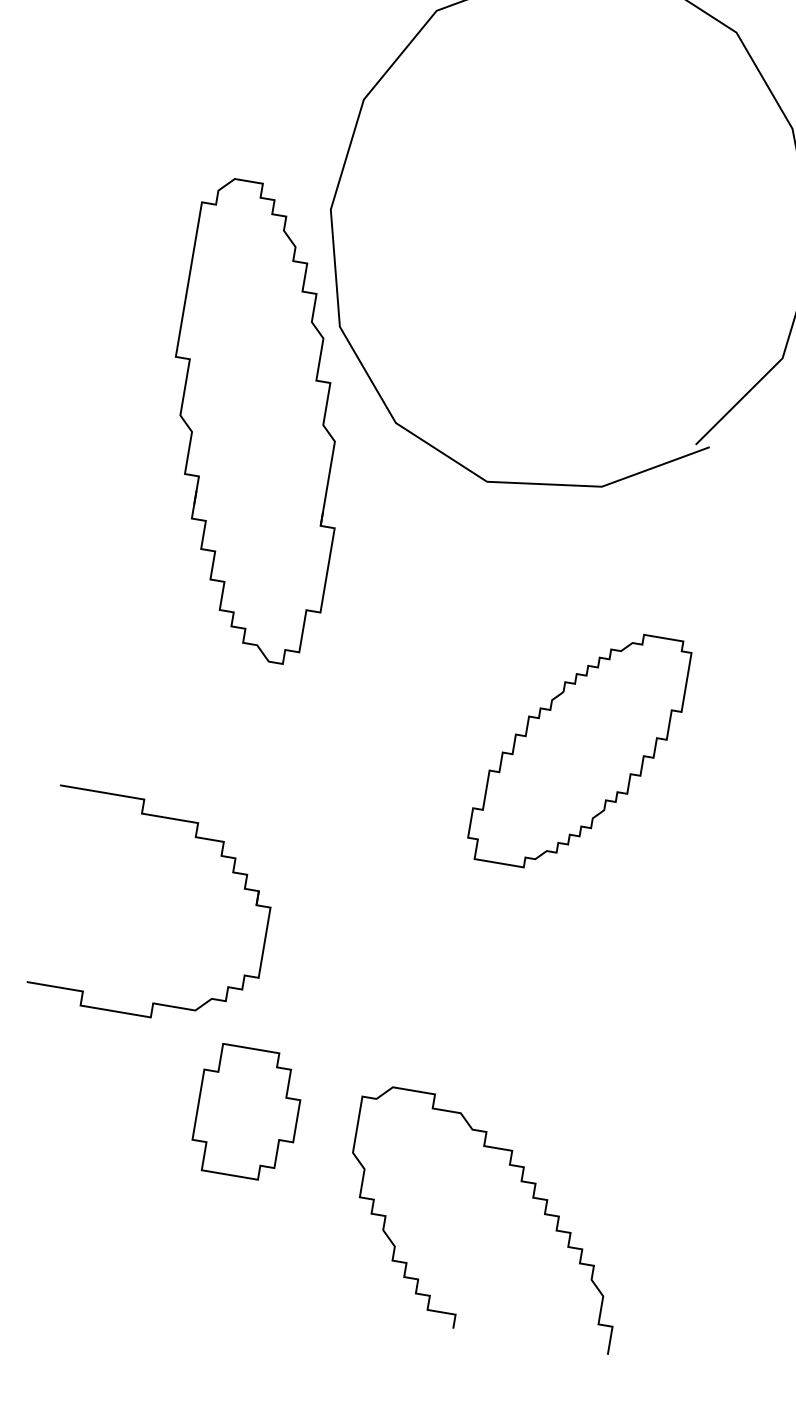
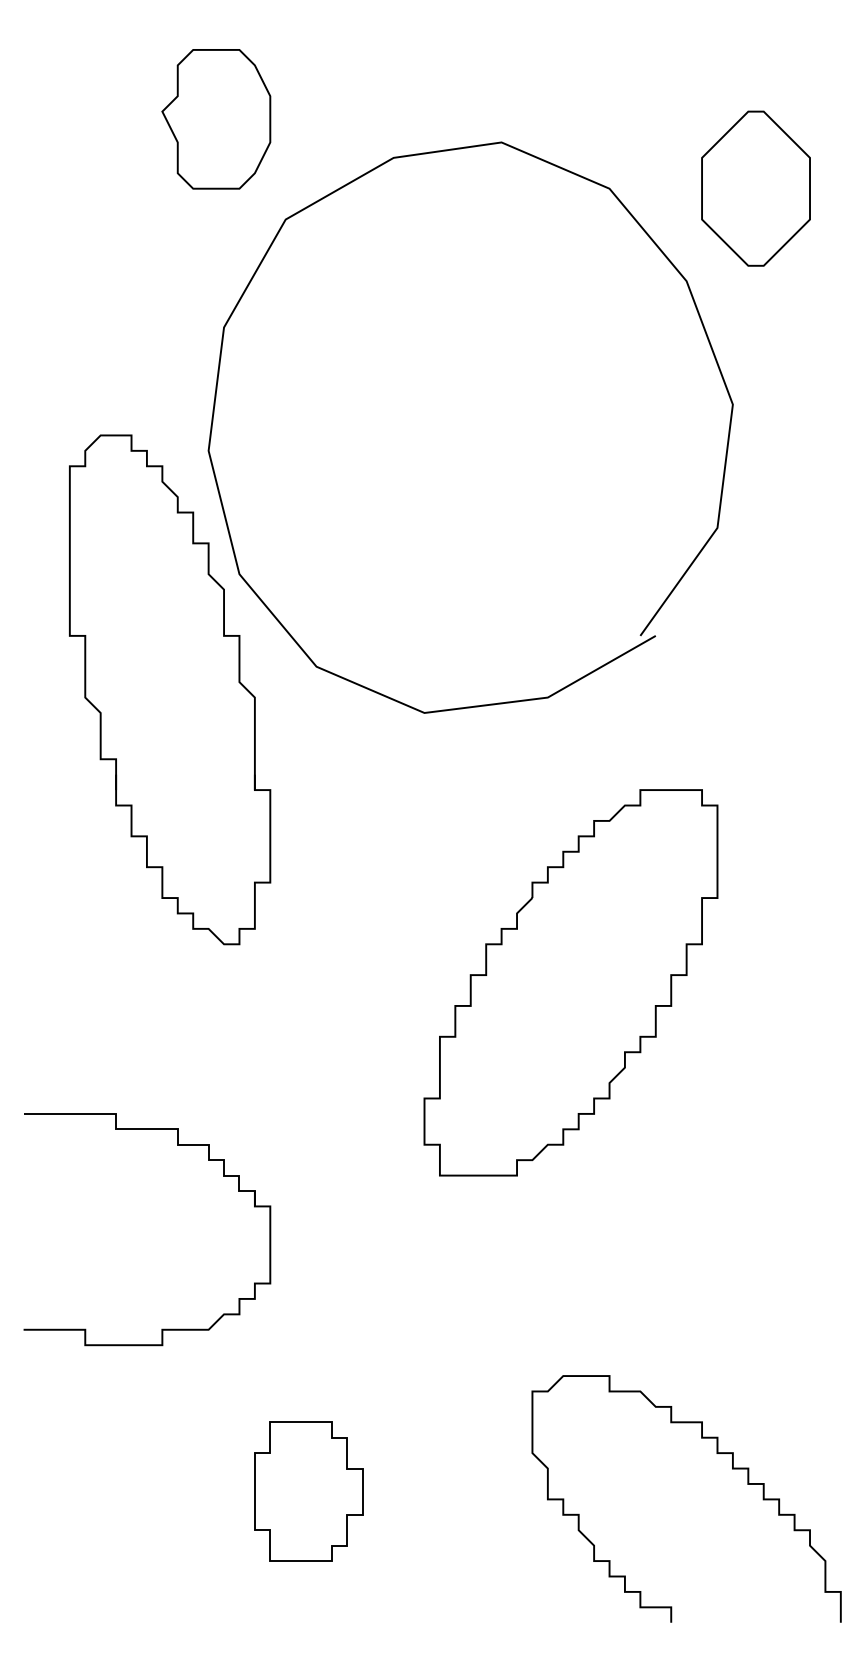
part: (578, 749) -> (570, 982), size x1.43
part: (247, 1112) -> (308, 1491), moved
part: (520, 1181) -> (716, 1453), moved

